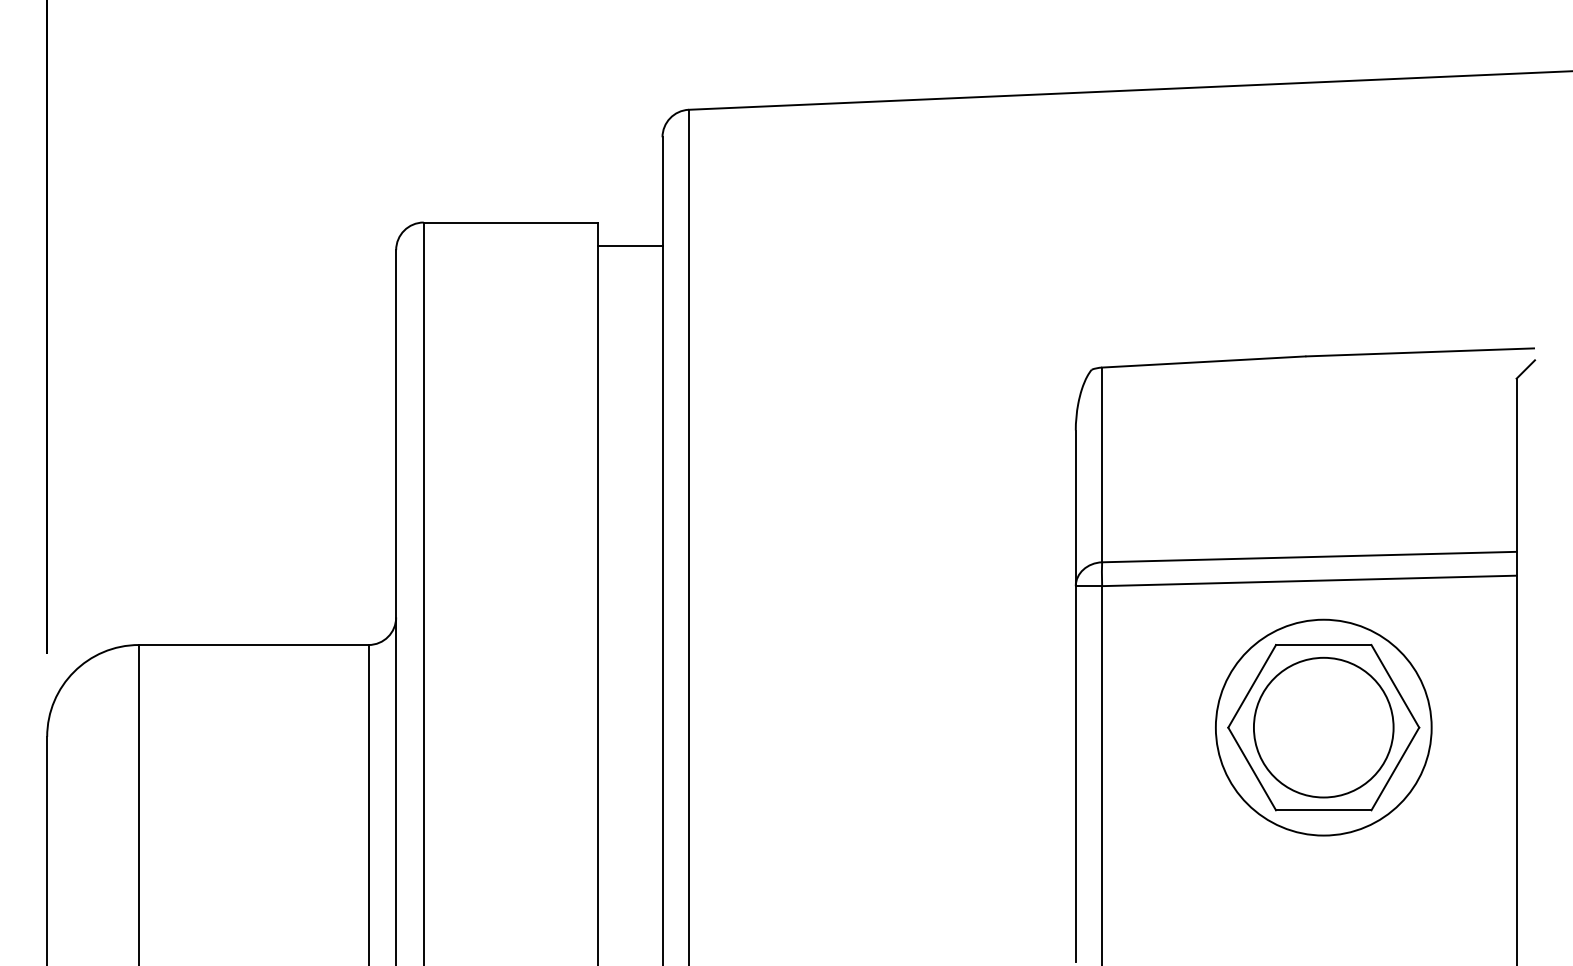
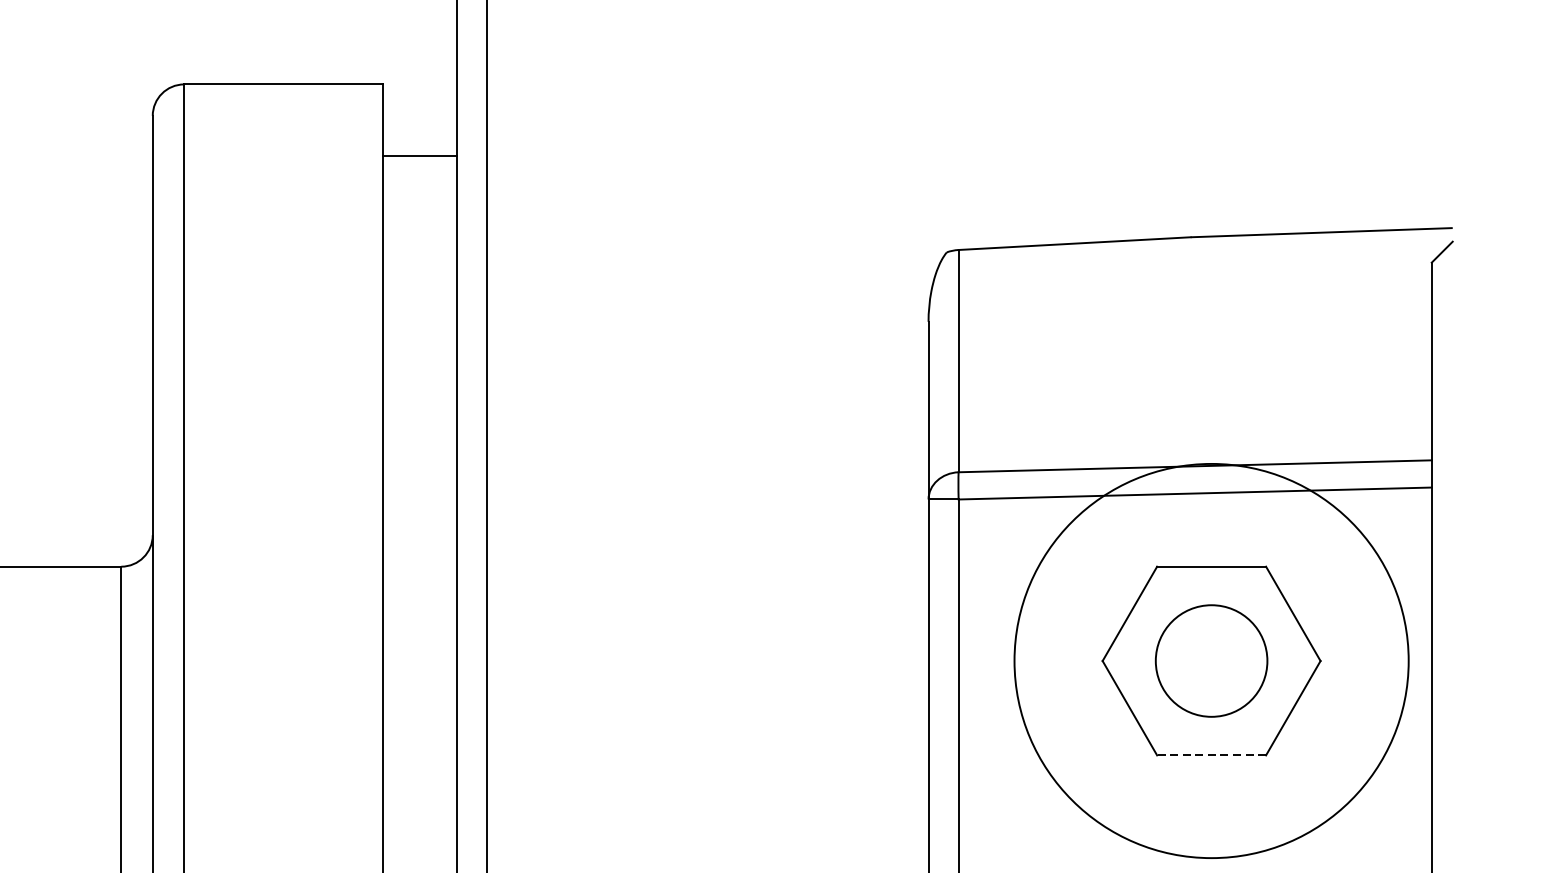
line: (630, 245) -> (420, 156), moved
circle: (1323, 727) -> (1211, 660), size x0.7
circle: (1323, 727) -> (1211, 660), size x1.6
line: (1323, 810) -> (1211, 755), solid -> dashed

